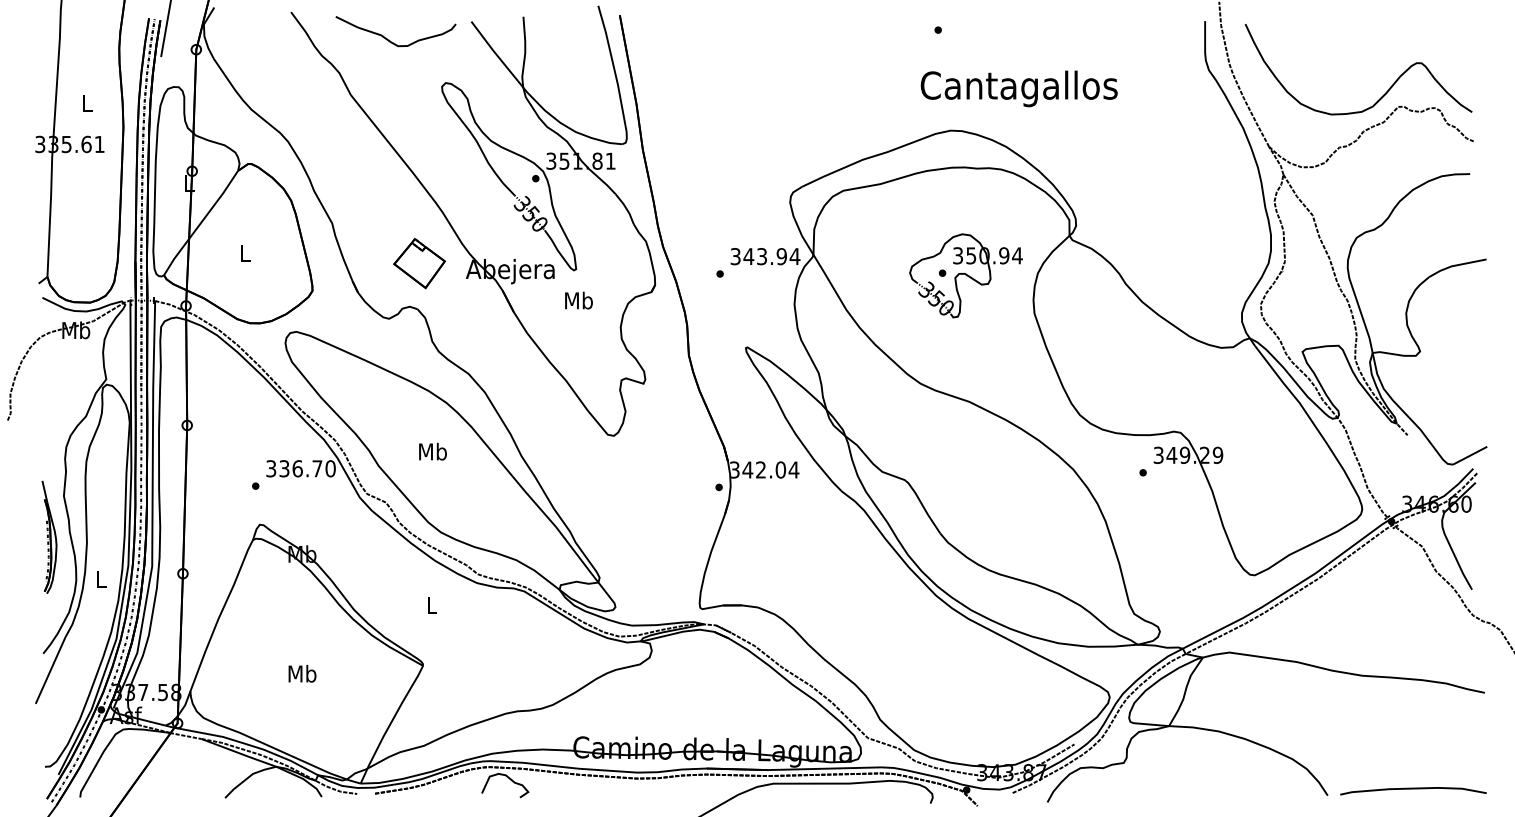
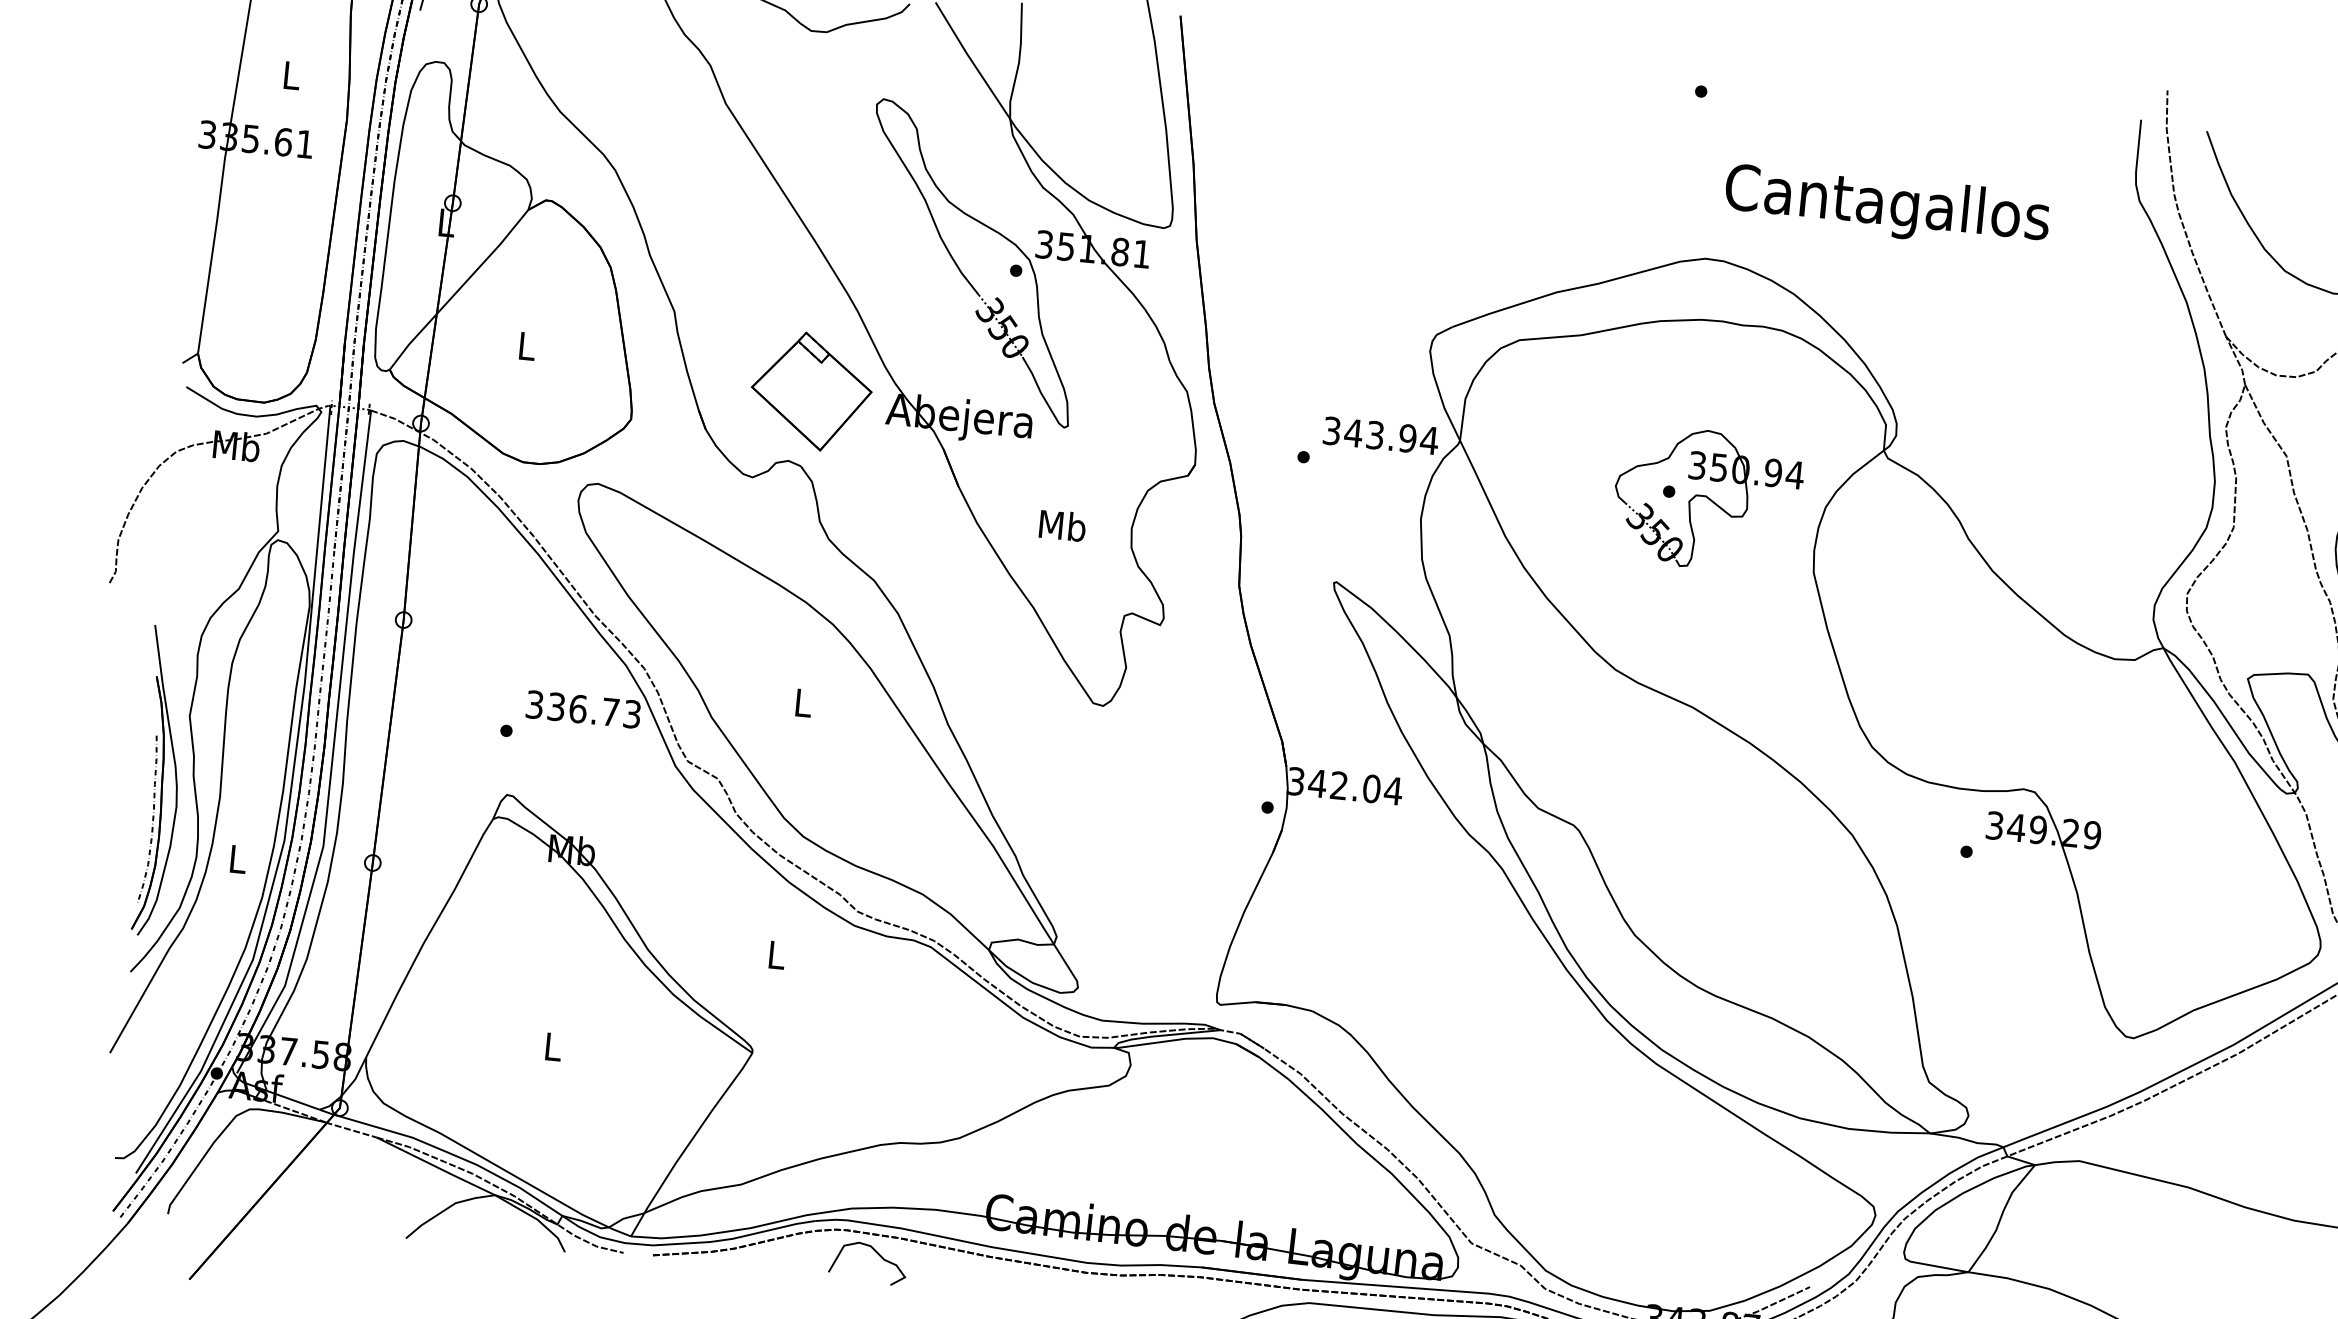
text: (1018, 88) -> (1886, 206), moved
part: (419, 263) -> (811, 391), size x1.43
text: (578, 300) -> (1061, 525), moved
text: (432, 451) -> (802, 702), Mb -> L
text: (330, 468) -> (632, 713), 336.70 -> 336.73
part: (49, 537) -> (159, 781), size x1.67
text: (302, 673) -> (553, 1046), Mb -> L

